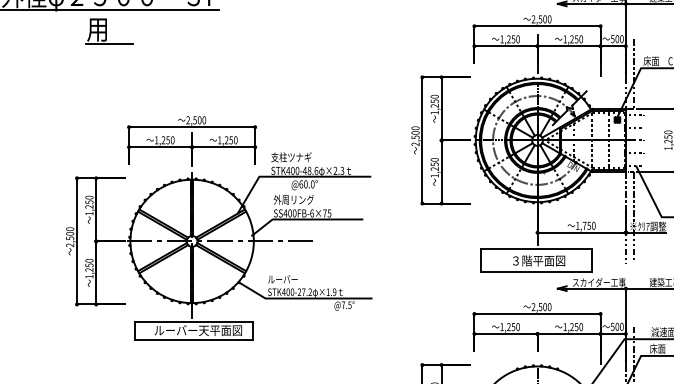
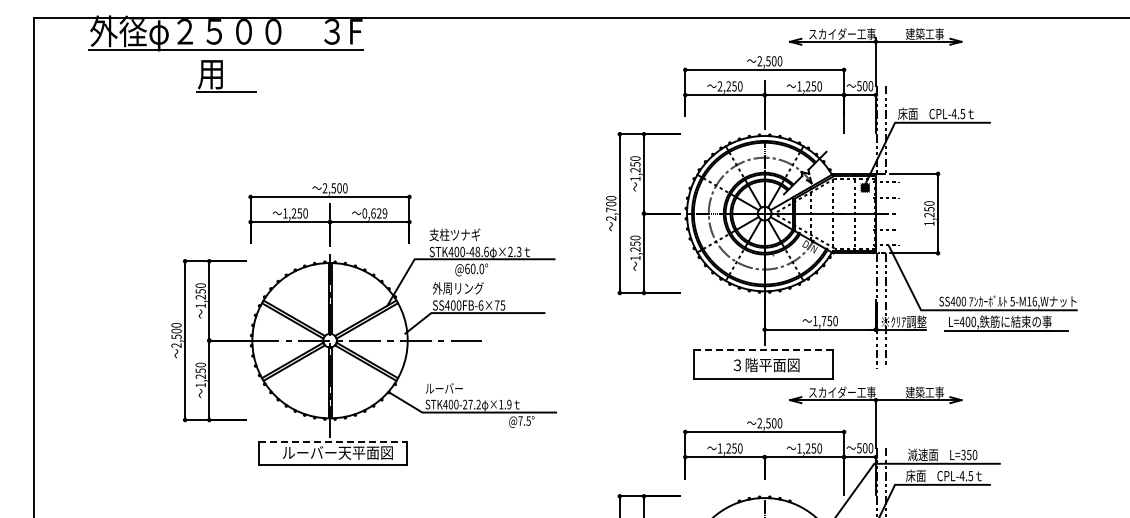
text: (501, 39) -> (719, 86), 1,250 -> 2,250
text: (415, 137) -> (611, 209), 2,500 -> 2,700
text: (227, 140) -> (374, 213), 1,250 -> 0,629
line: (536, 249) -> (763, 350), solid -> dashed
line: (194, 321) -> (333, 441), solid -> dashed

